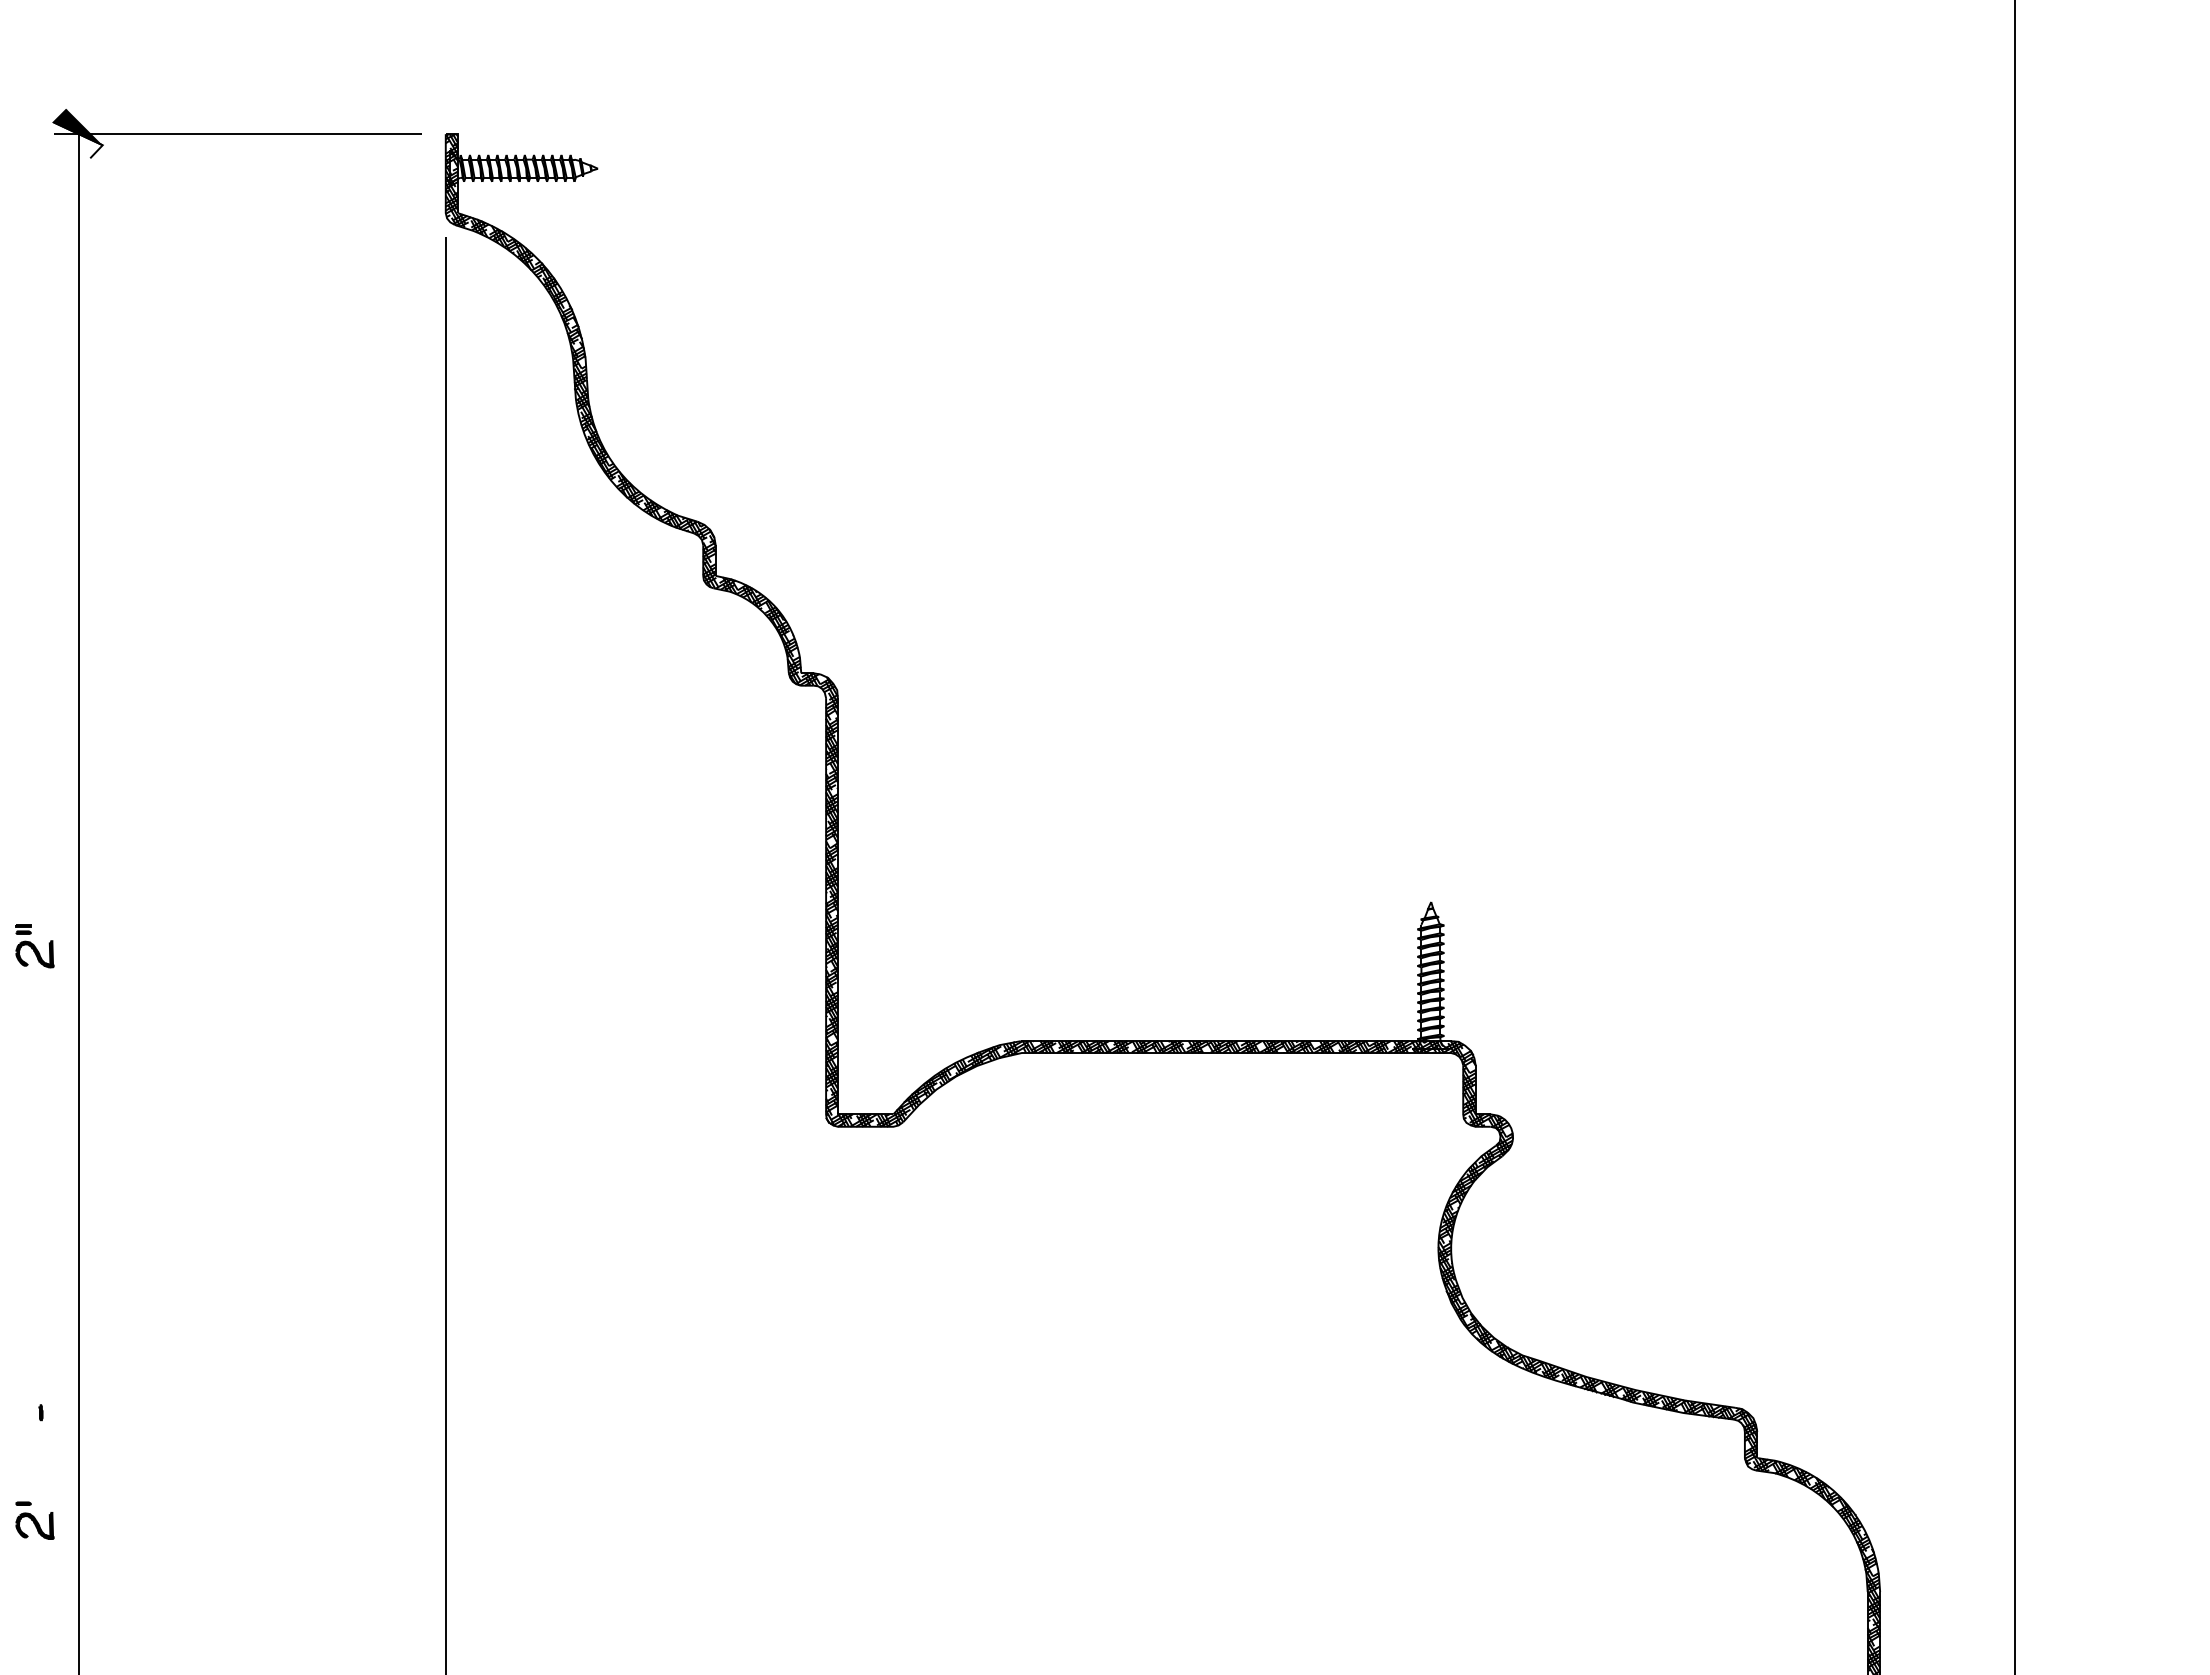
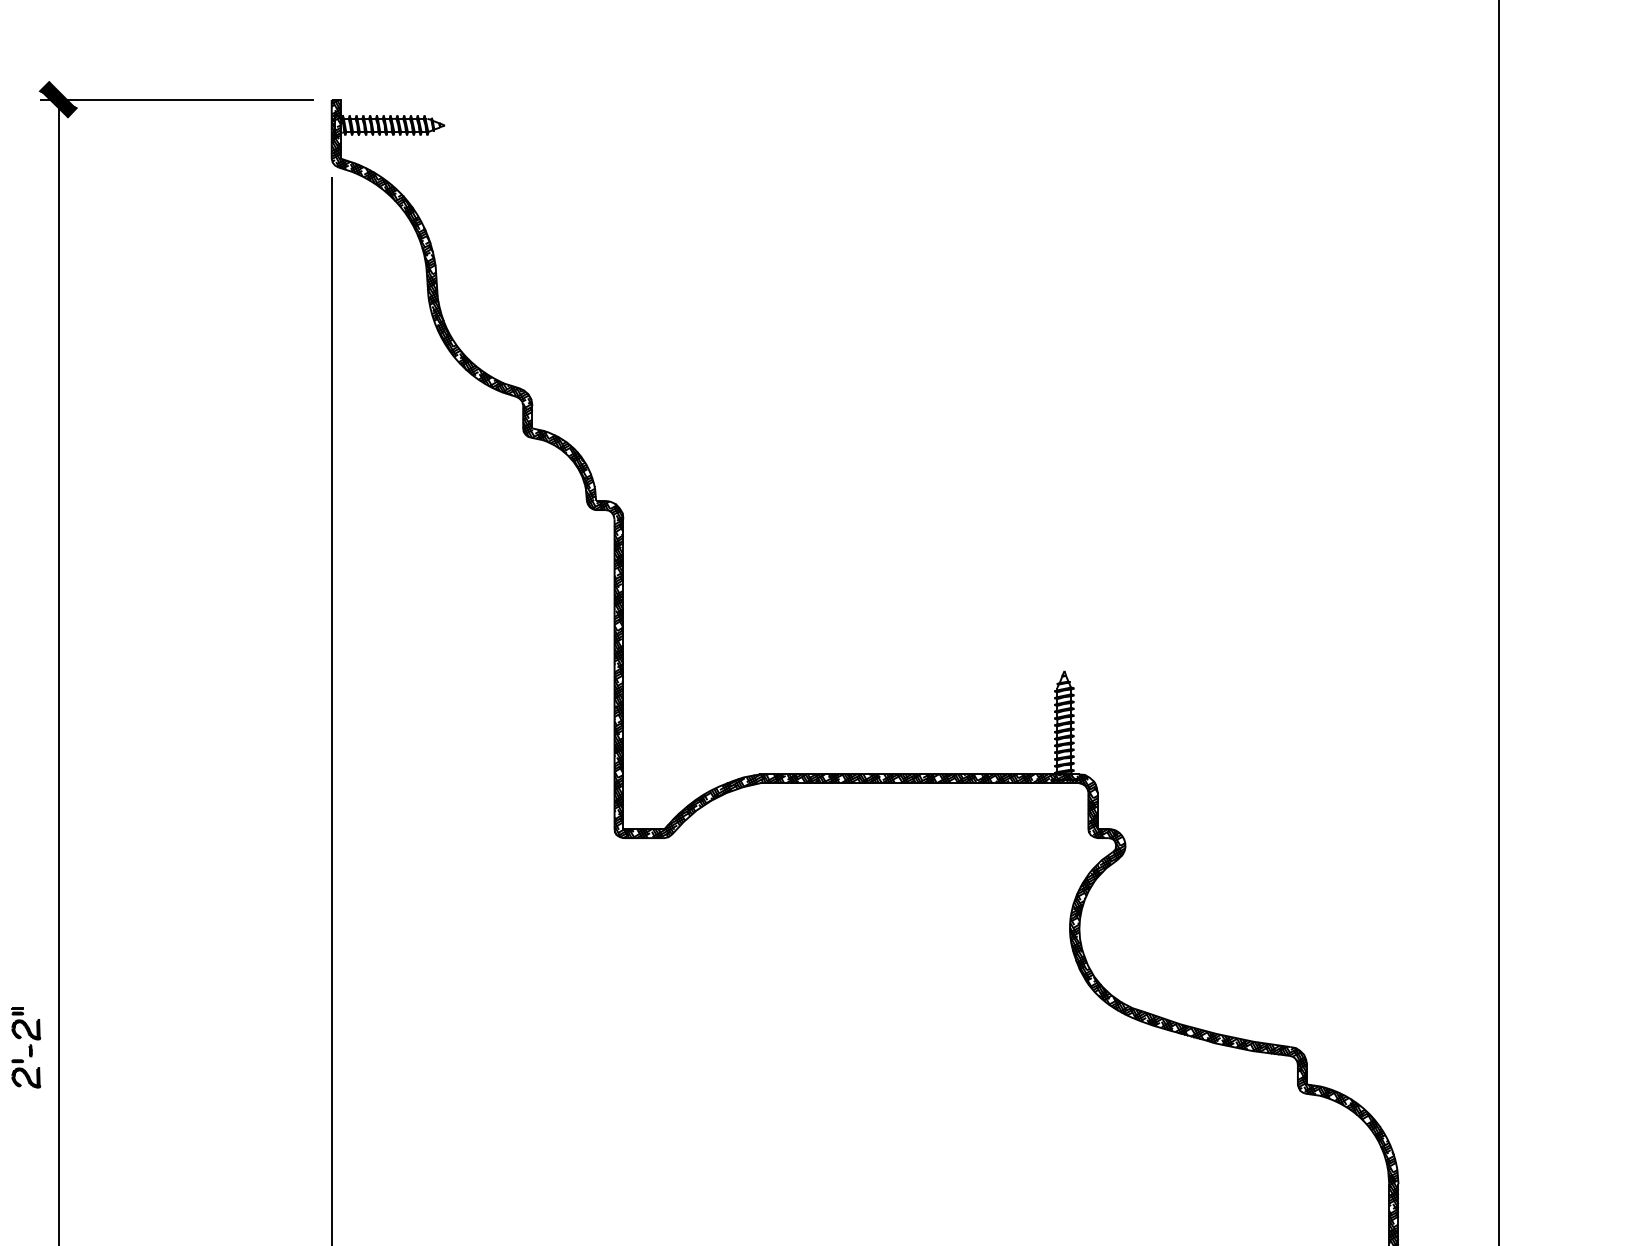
fill: (77, 140) -> (57, 104), added
part: (34, 946) -> (25, 1023), moved
part: (34, 1520) -> (25, 1073), moved

